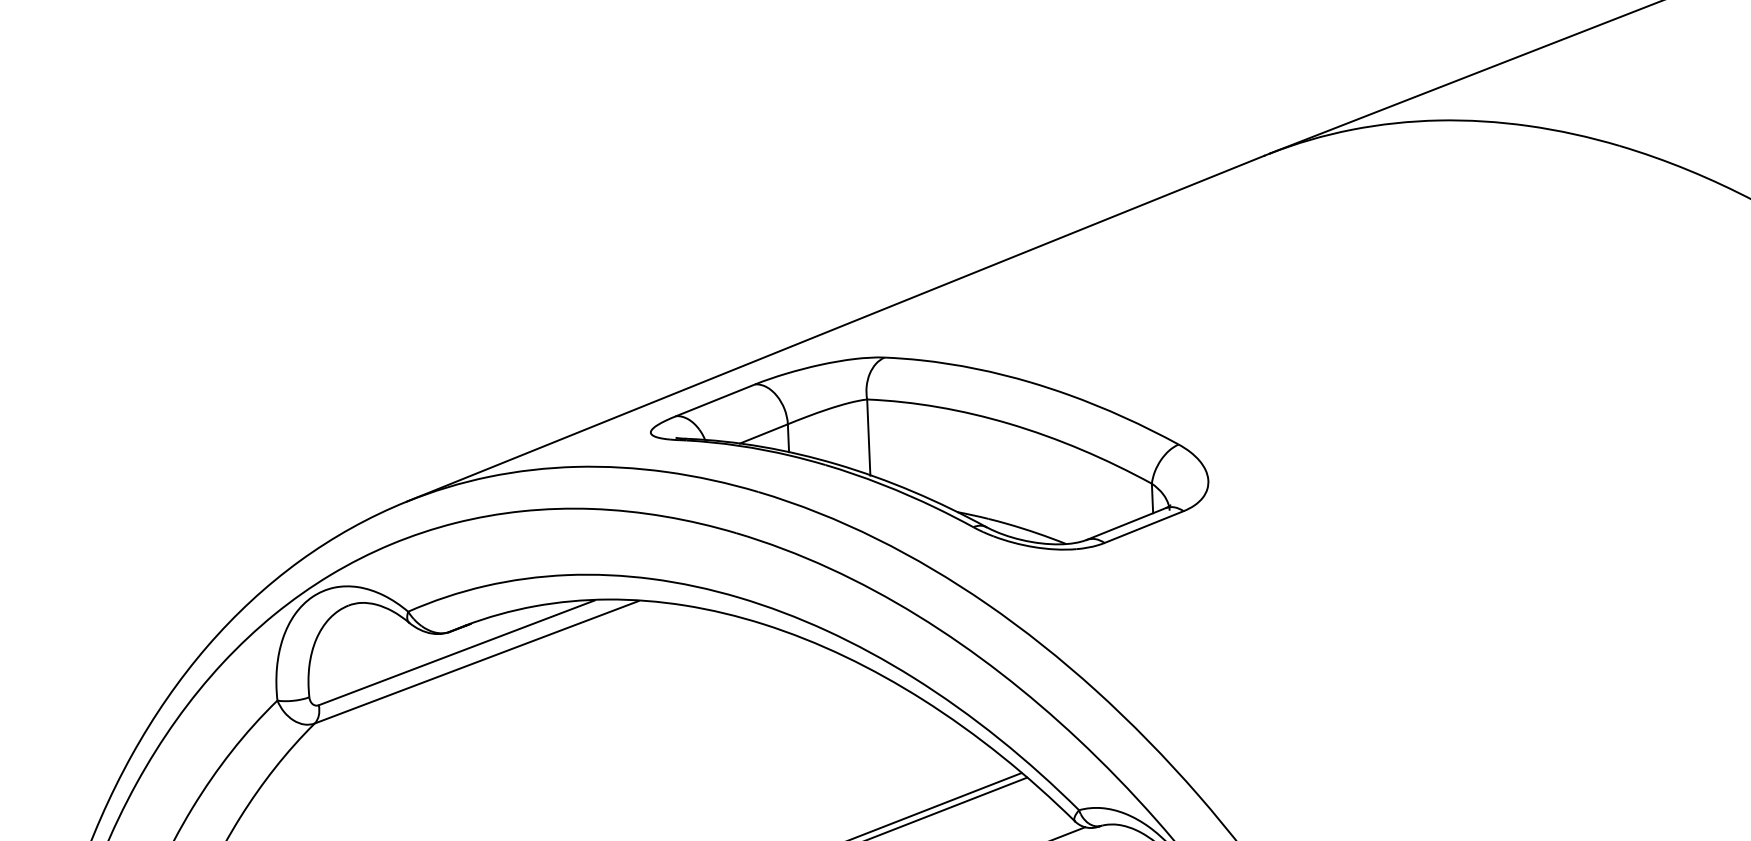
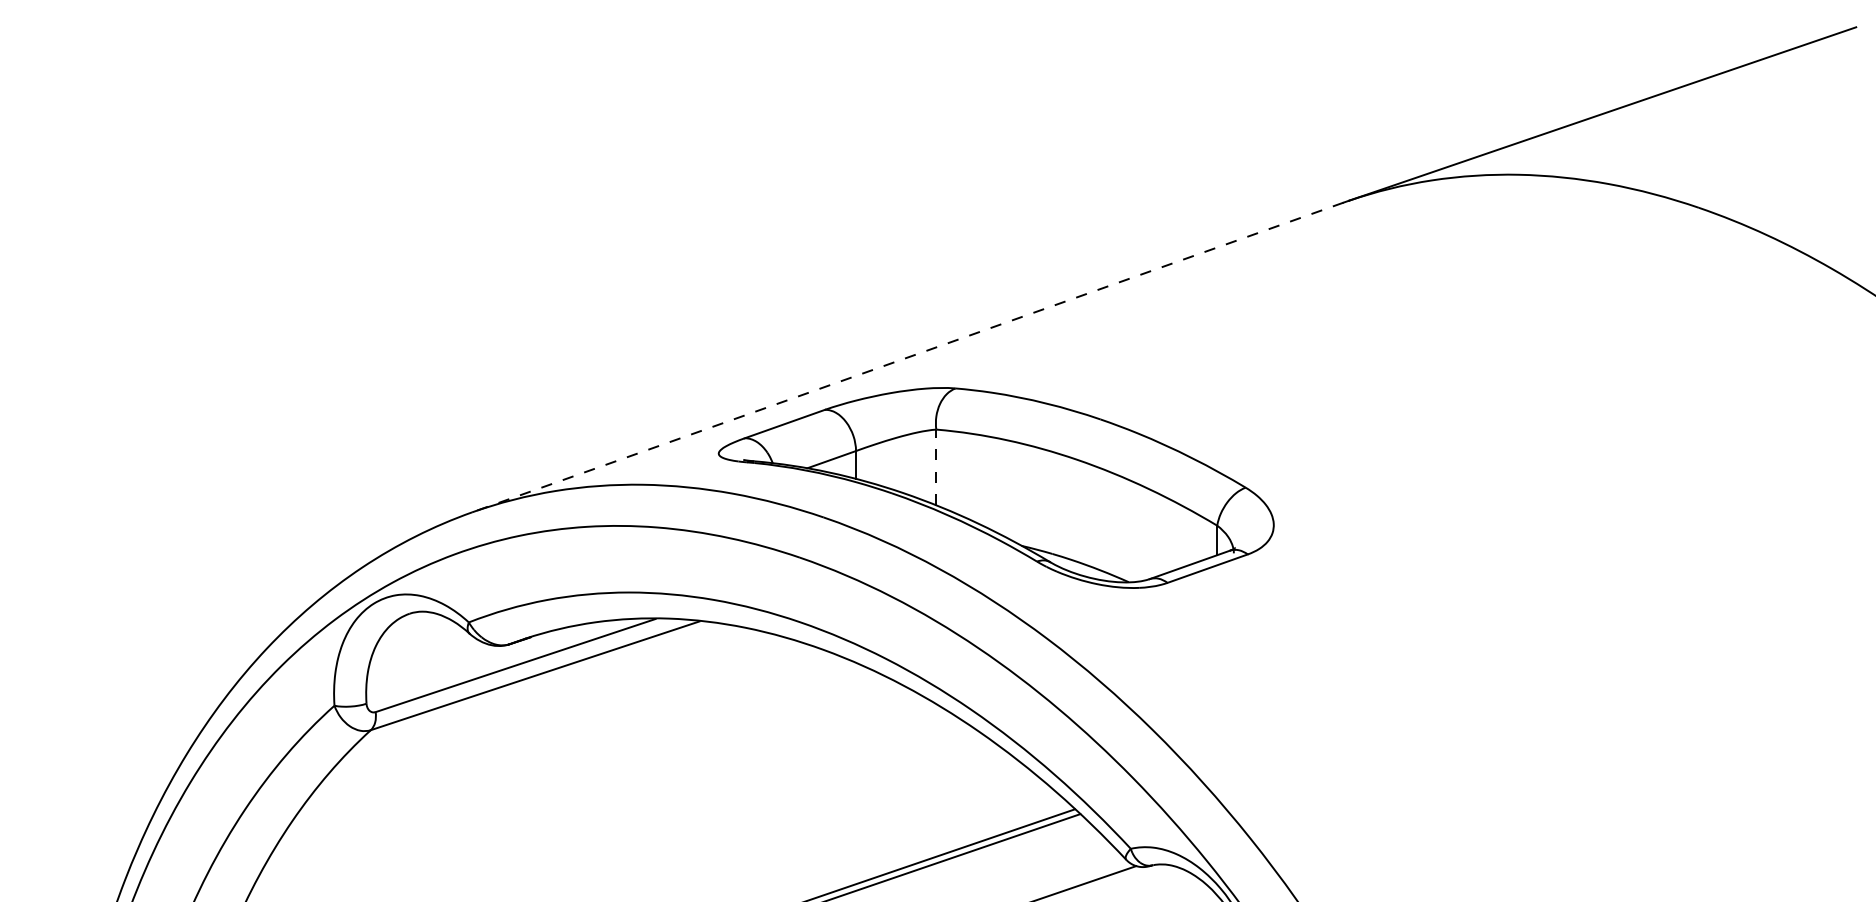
line: (835, 328) -> (907, 357), solid -> dashed
line: (868, 437) -> (936, 467), solid -> dashed

